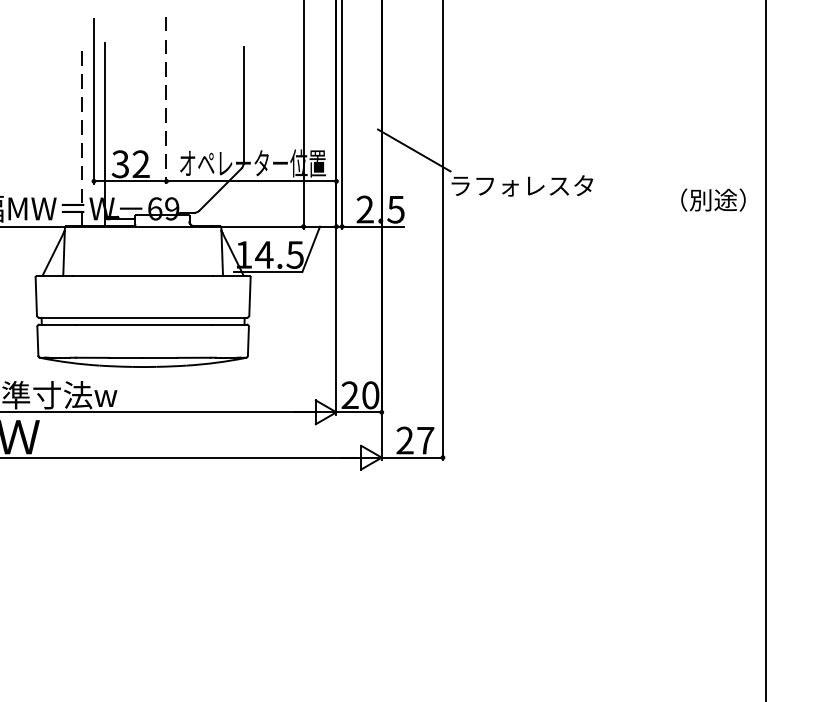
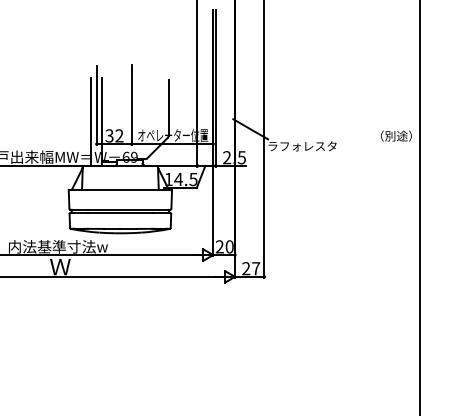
line: (166, 100) -> (131, 105), dashed -> solid
line: (82, 134) -> (91, 121), dashed -> solid
text: (713, 198) -> (396, 135), moved

